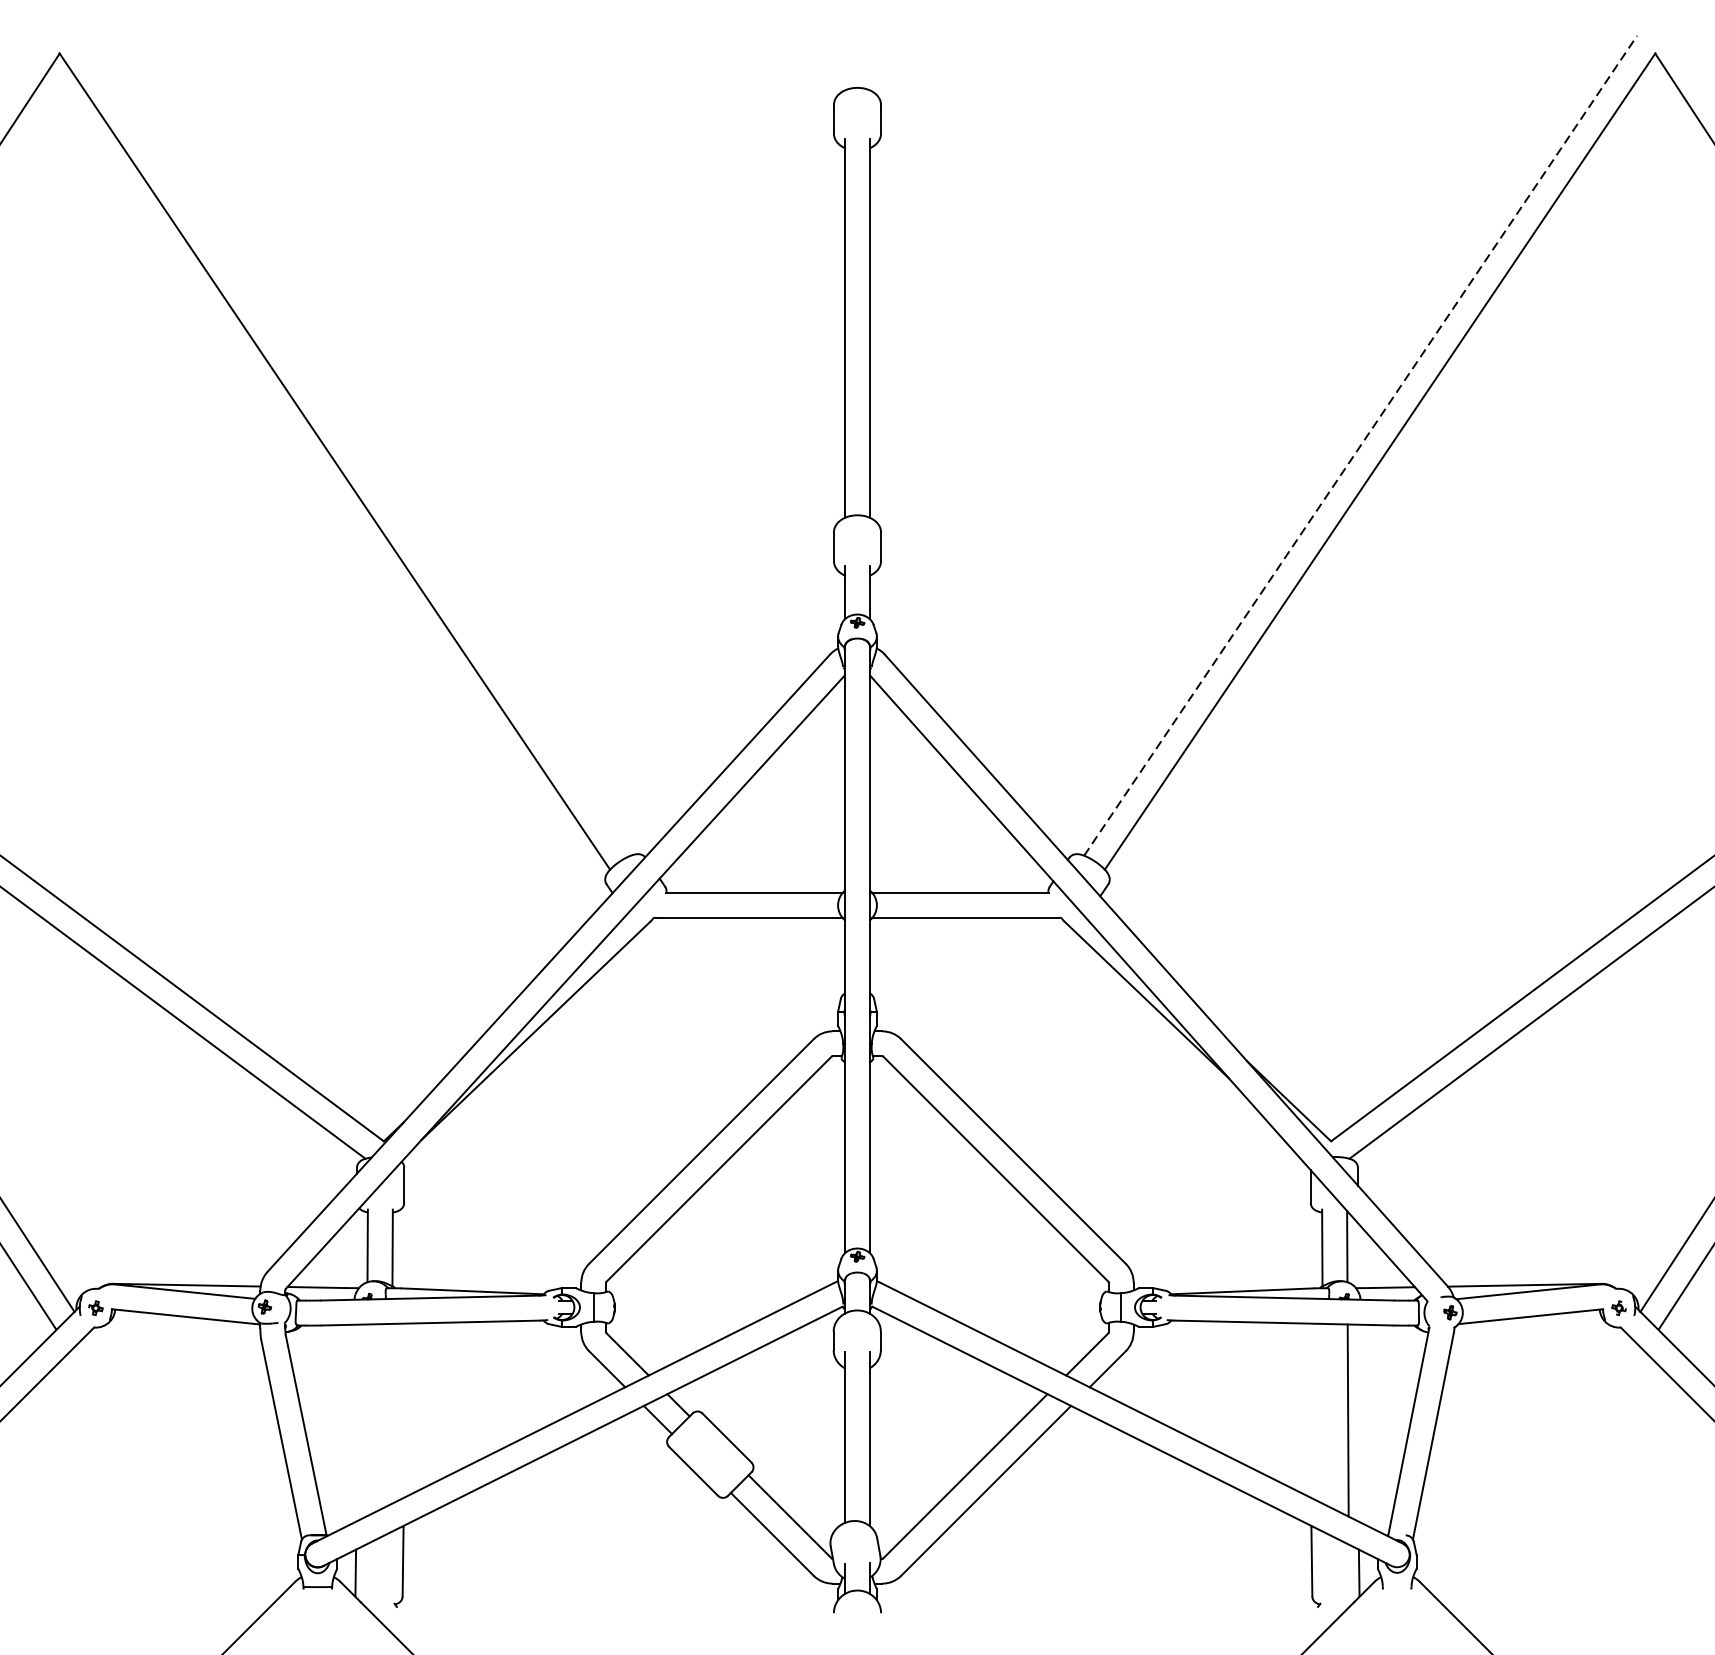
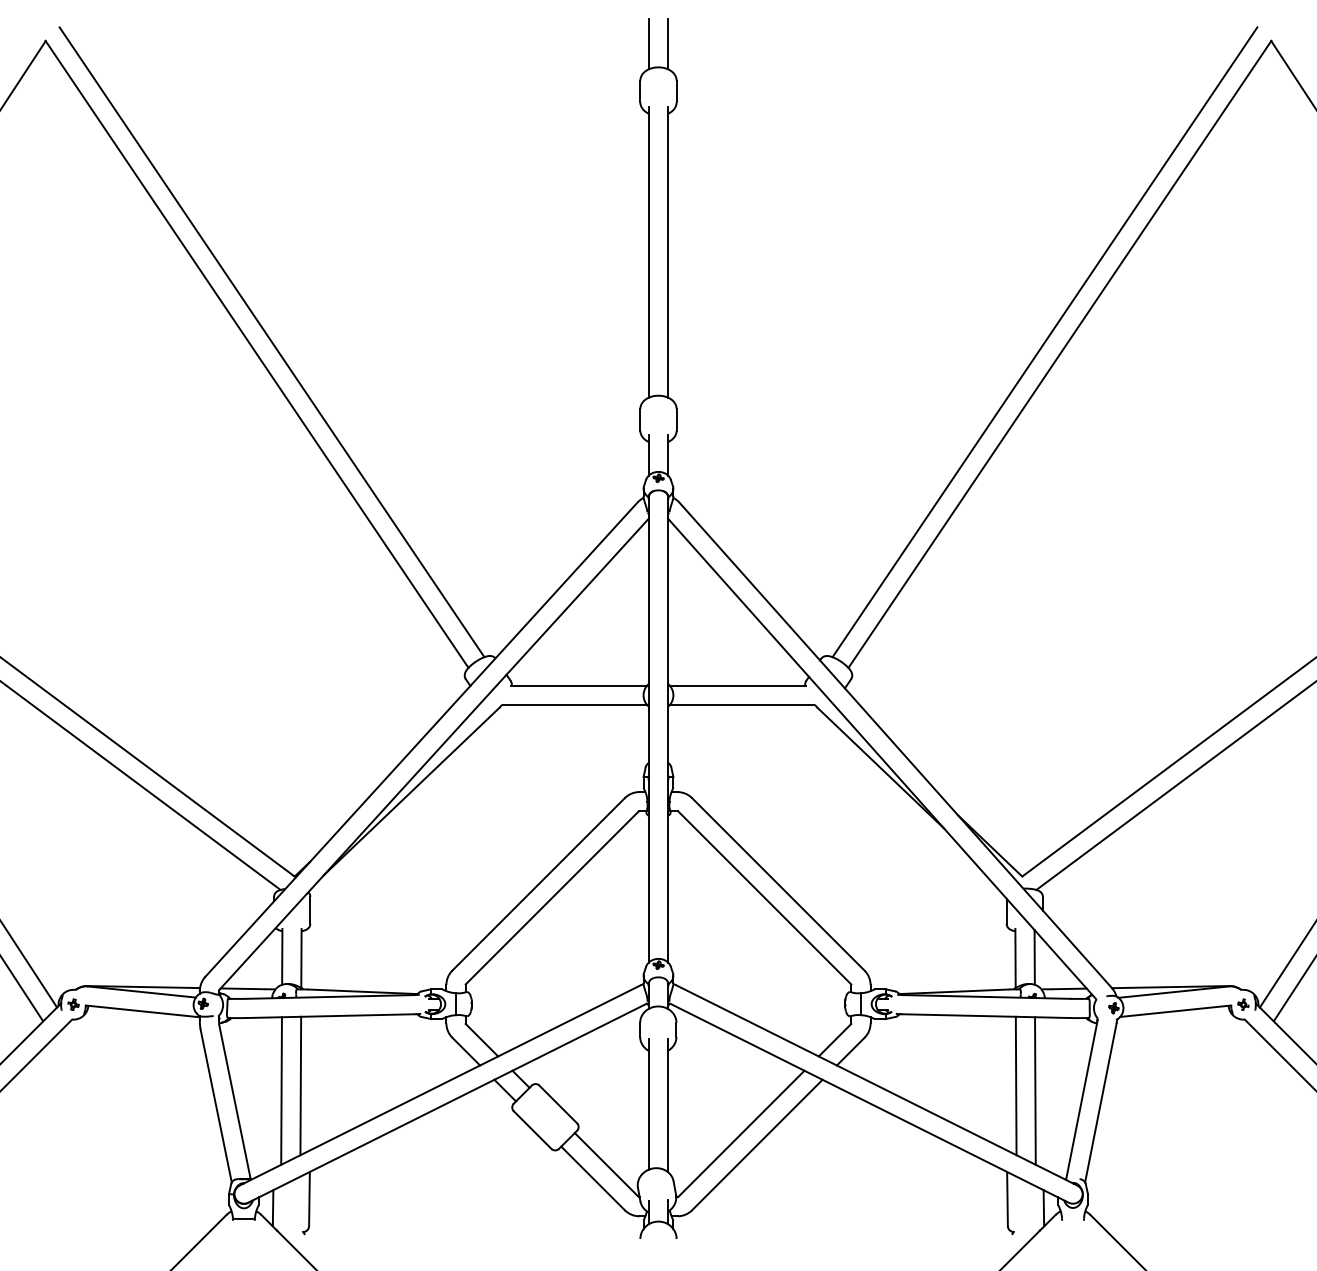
line: (870, 56) -> (668, 43), added
line: (844, 58) -> (648, 44), added
line: (353, 446) -> (271, 342), added
line: (1360, 446) -> (1044, 342), dashed -> solid
line: (391, 1413) -> (300, 1085), added
line: (1322, 1413) -> (1015, 1085), added
line: (366, 1419) -> (281, 1090), added

